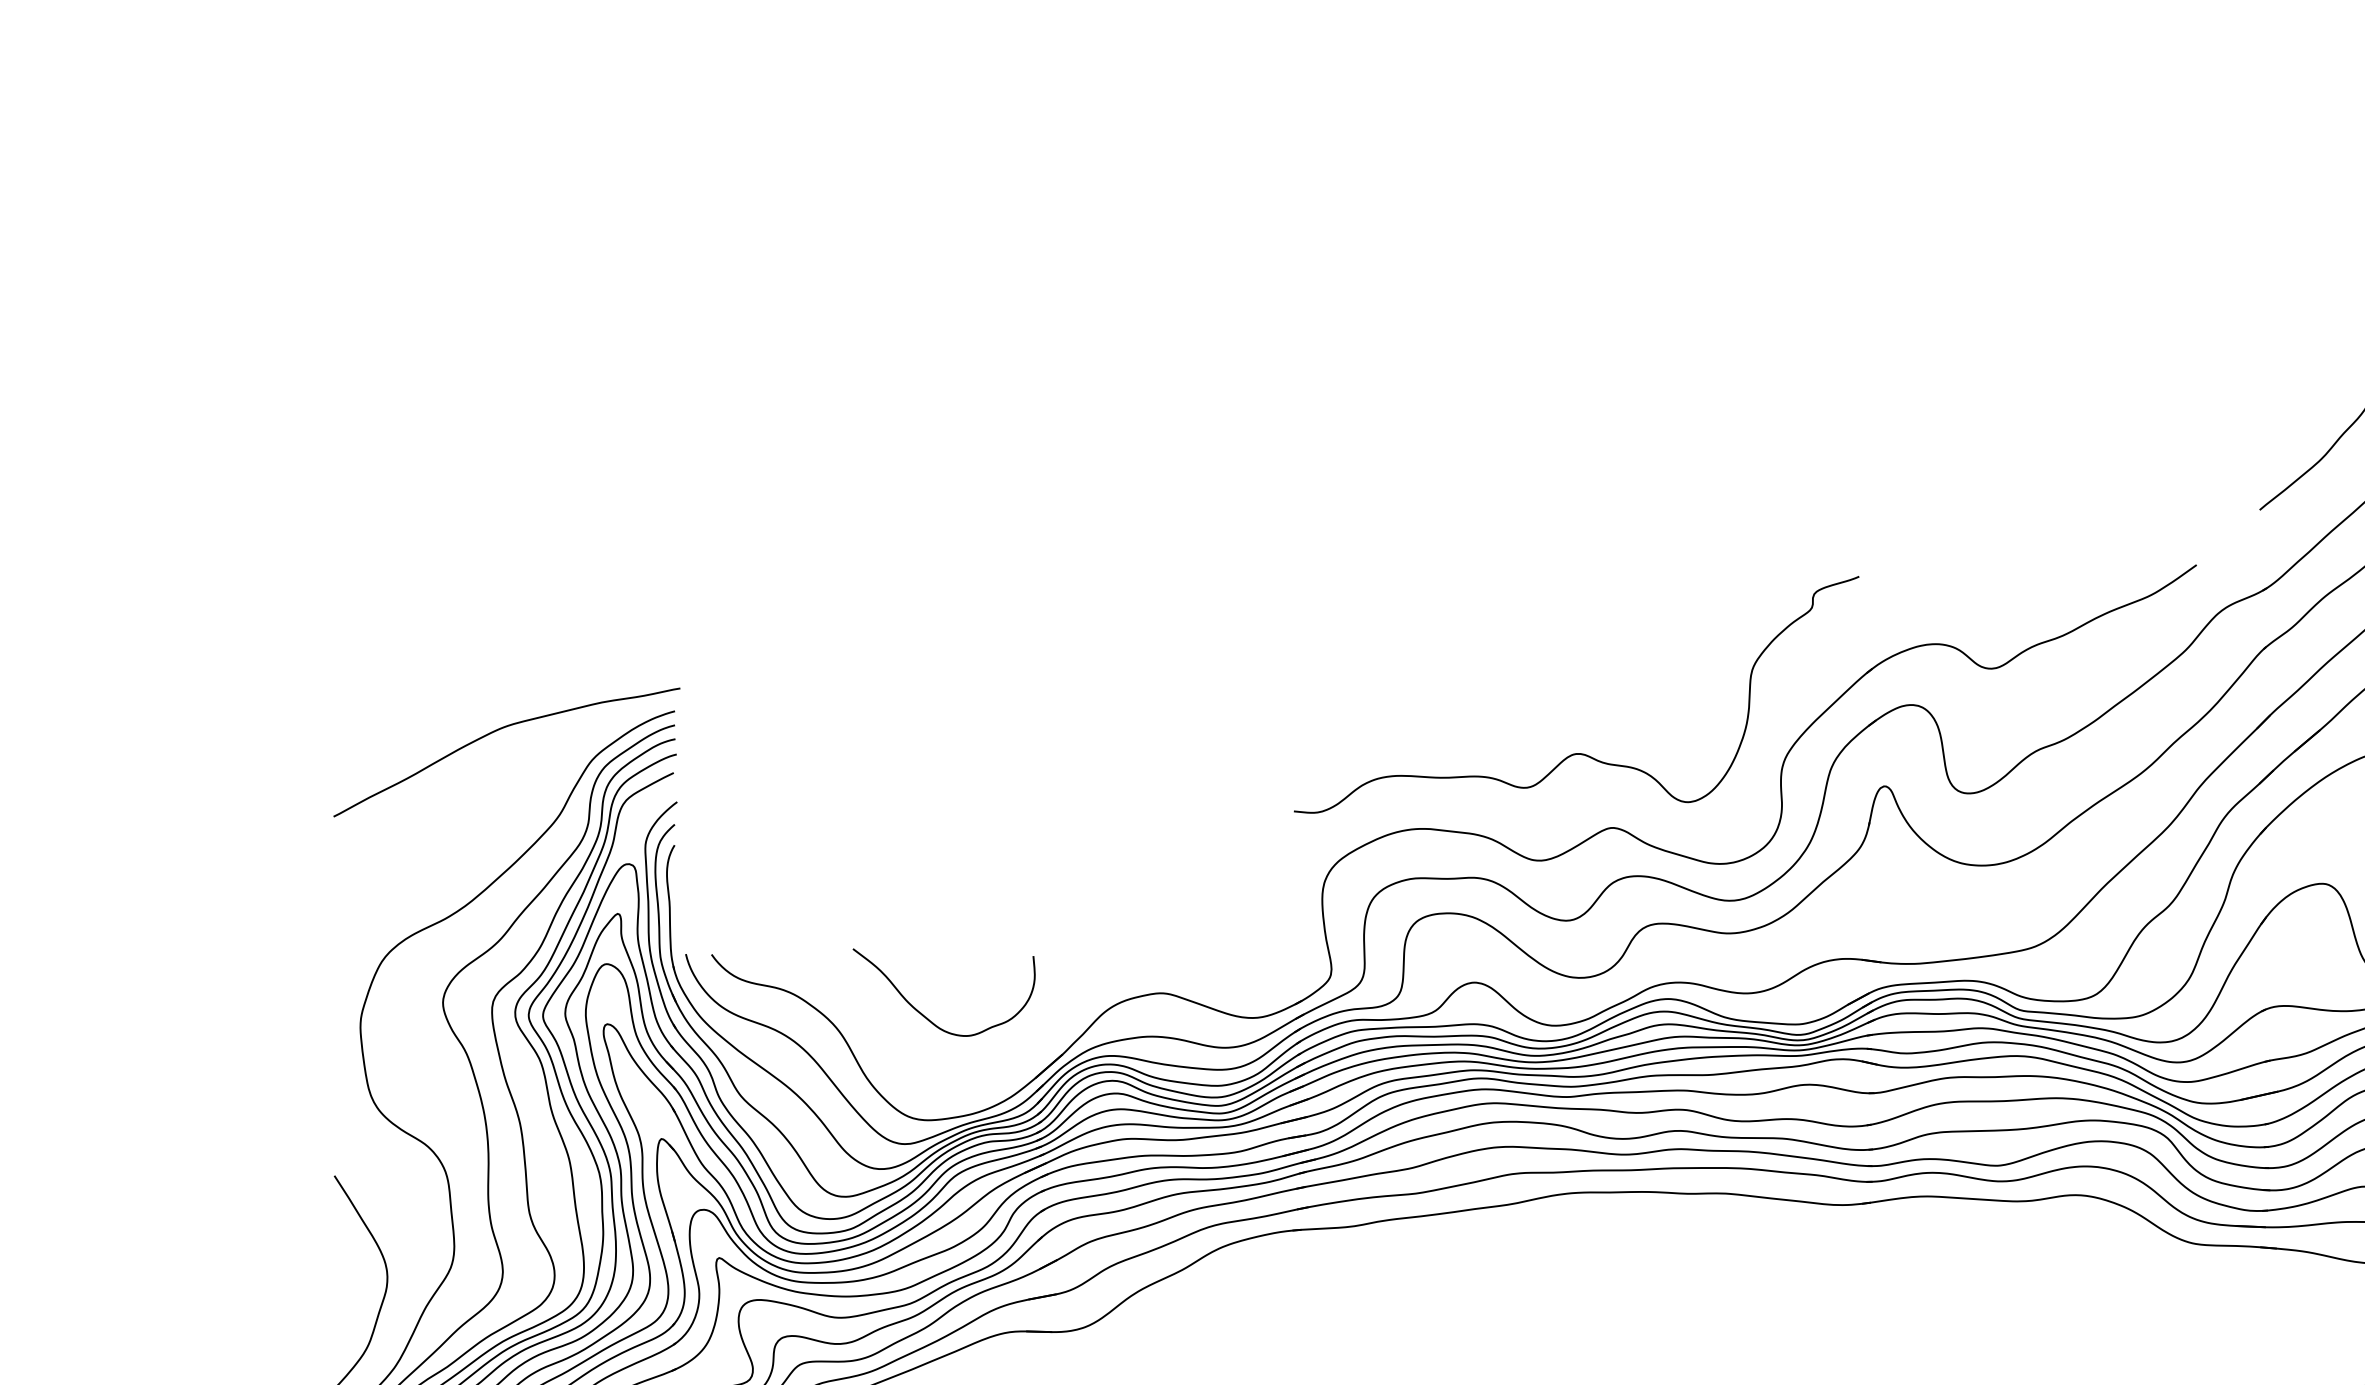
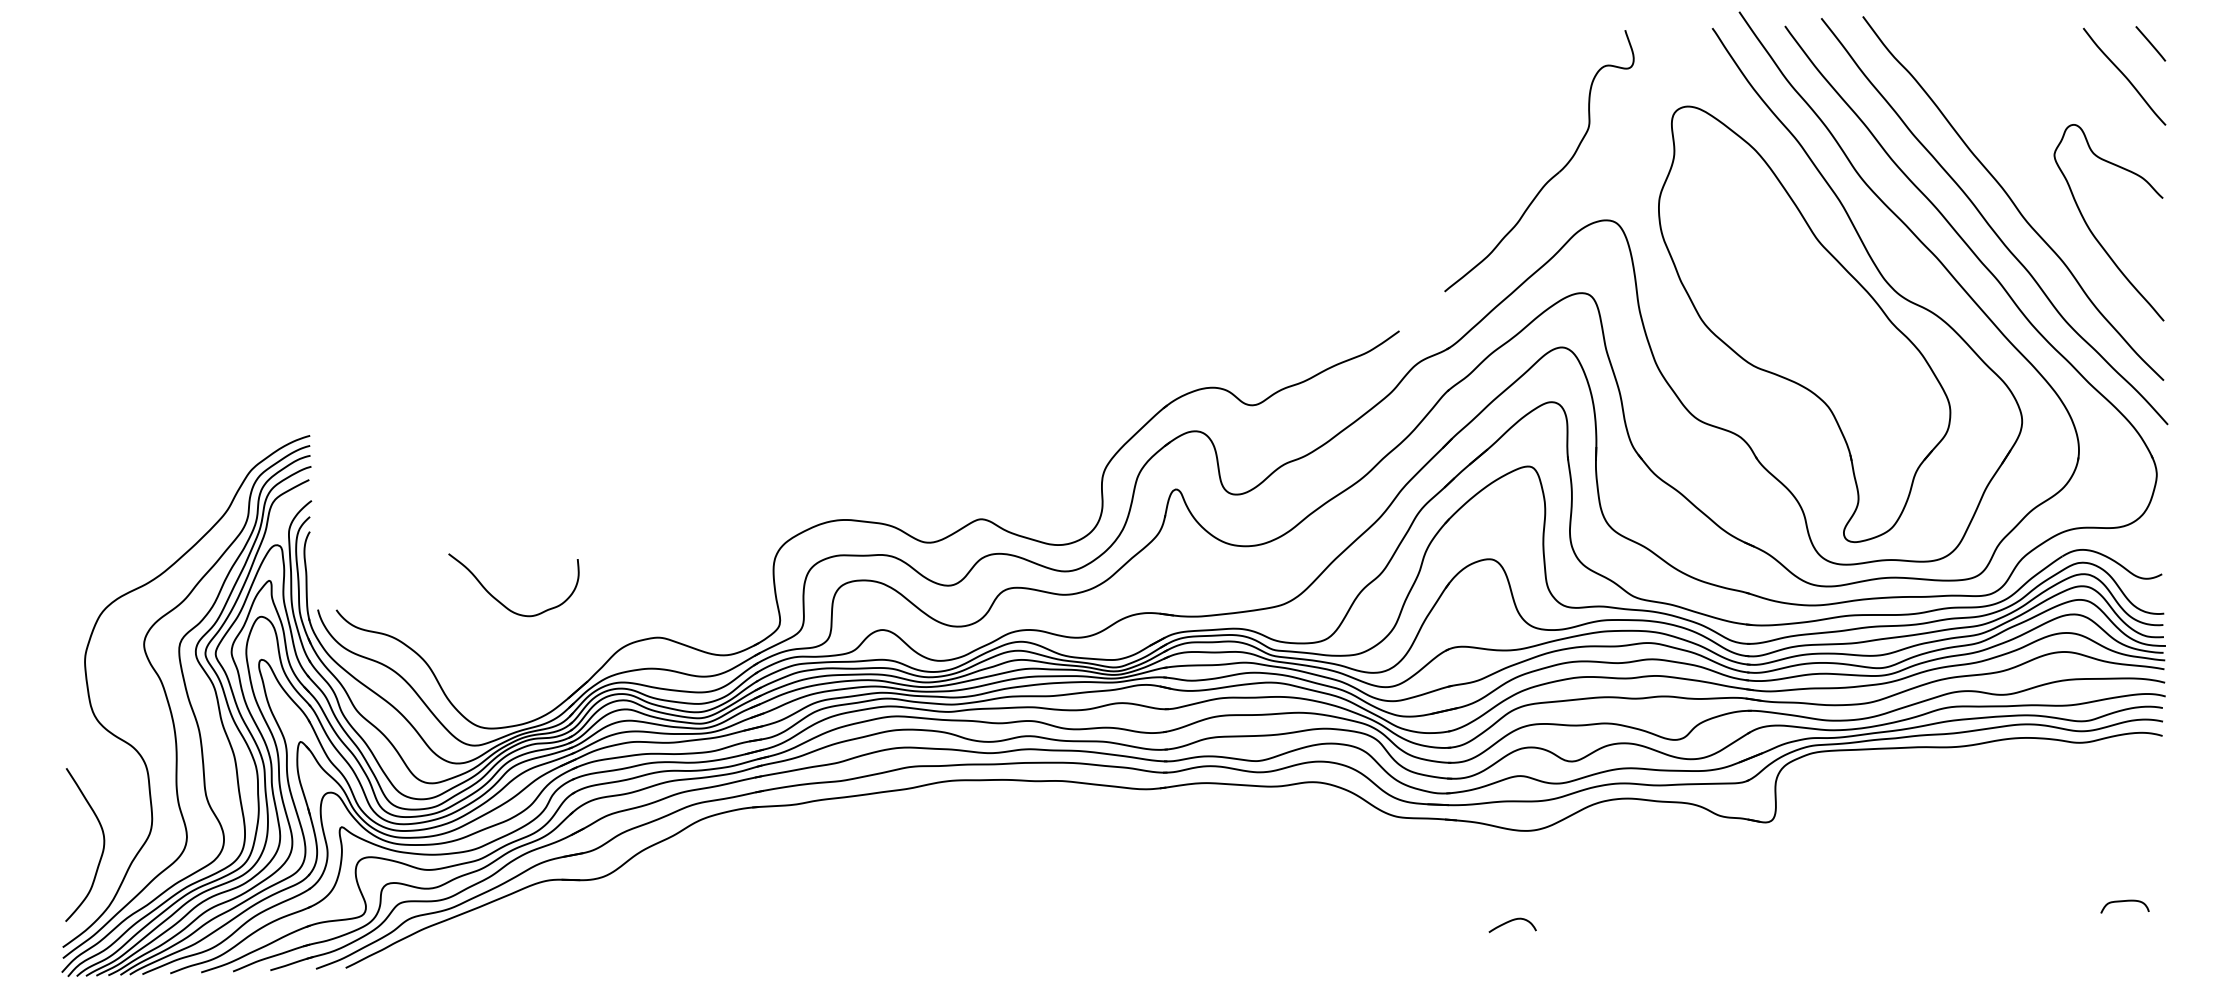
curve: (500, 730) -> (185, 449), removed
curve: (1576, 752) -> (955, 465), removed
curve: (924, 1014) -> (499, 600), moved

